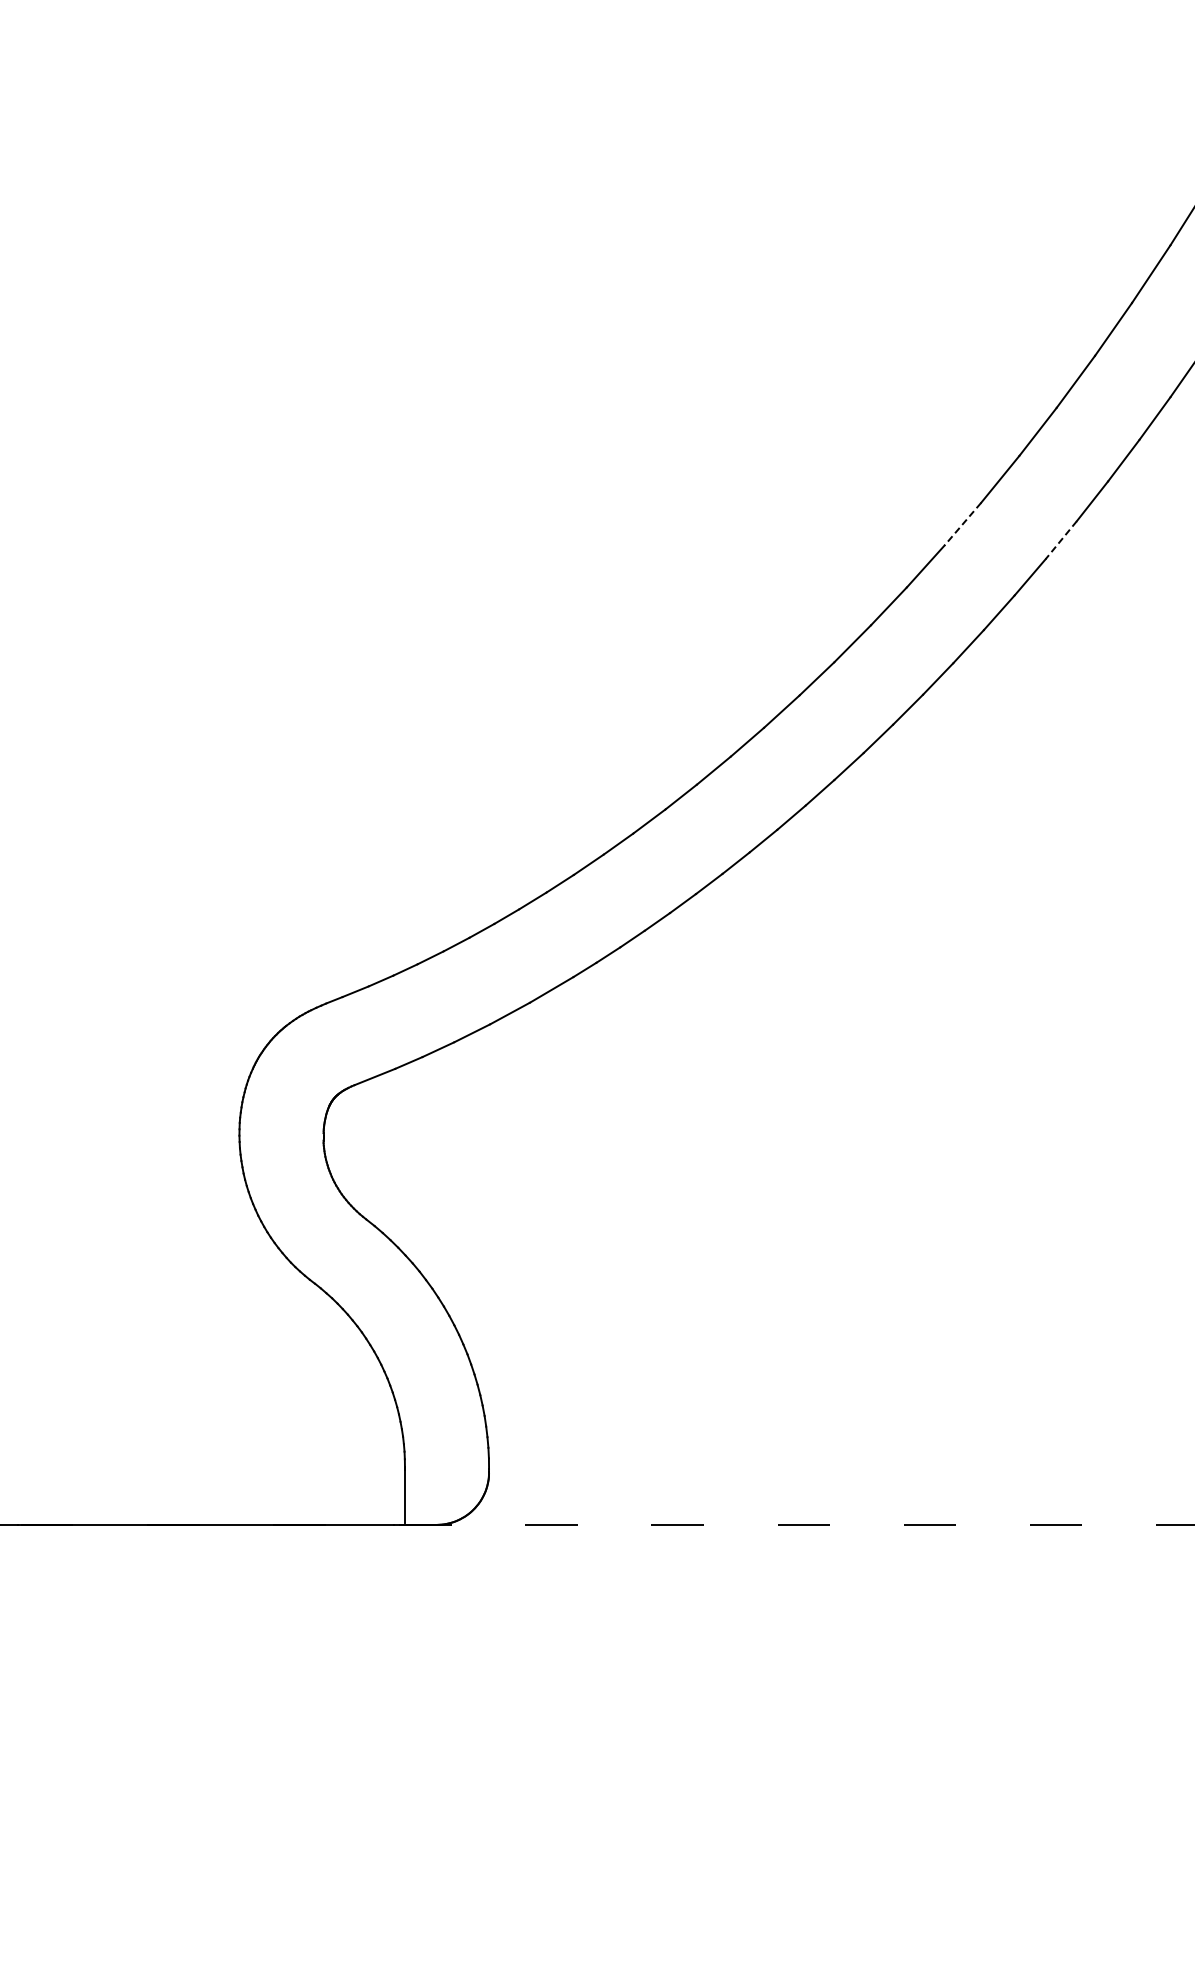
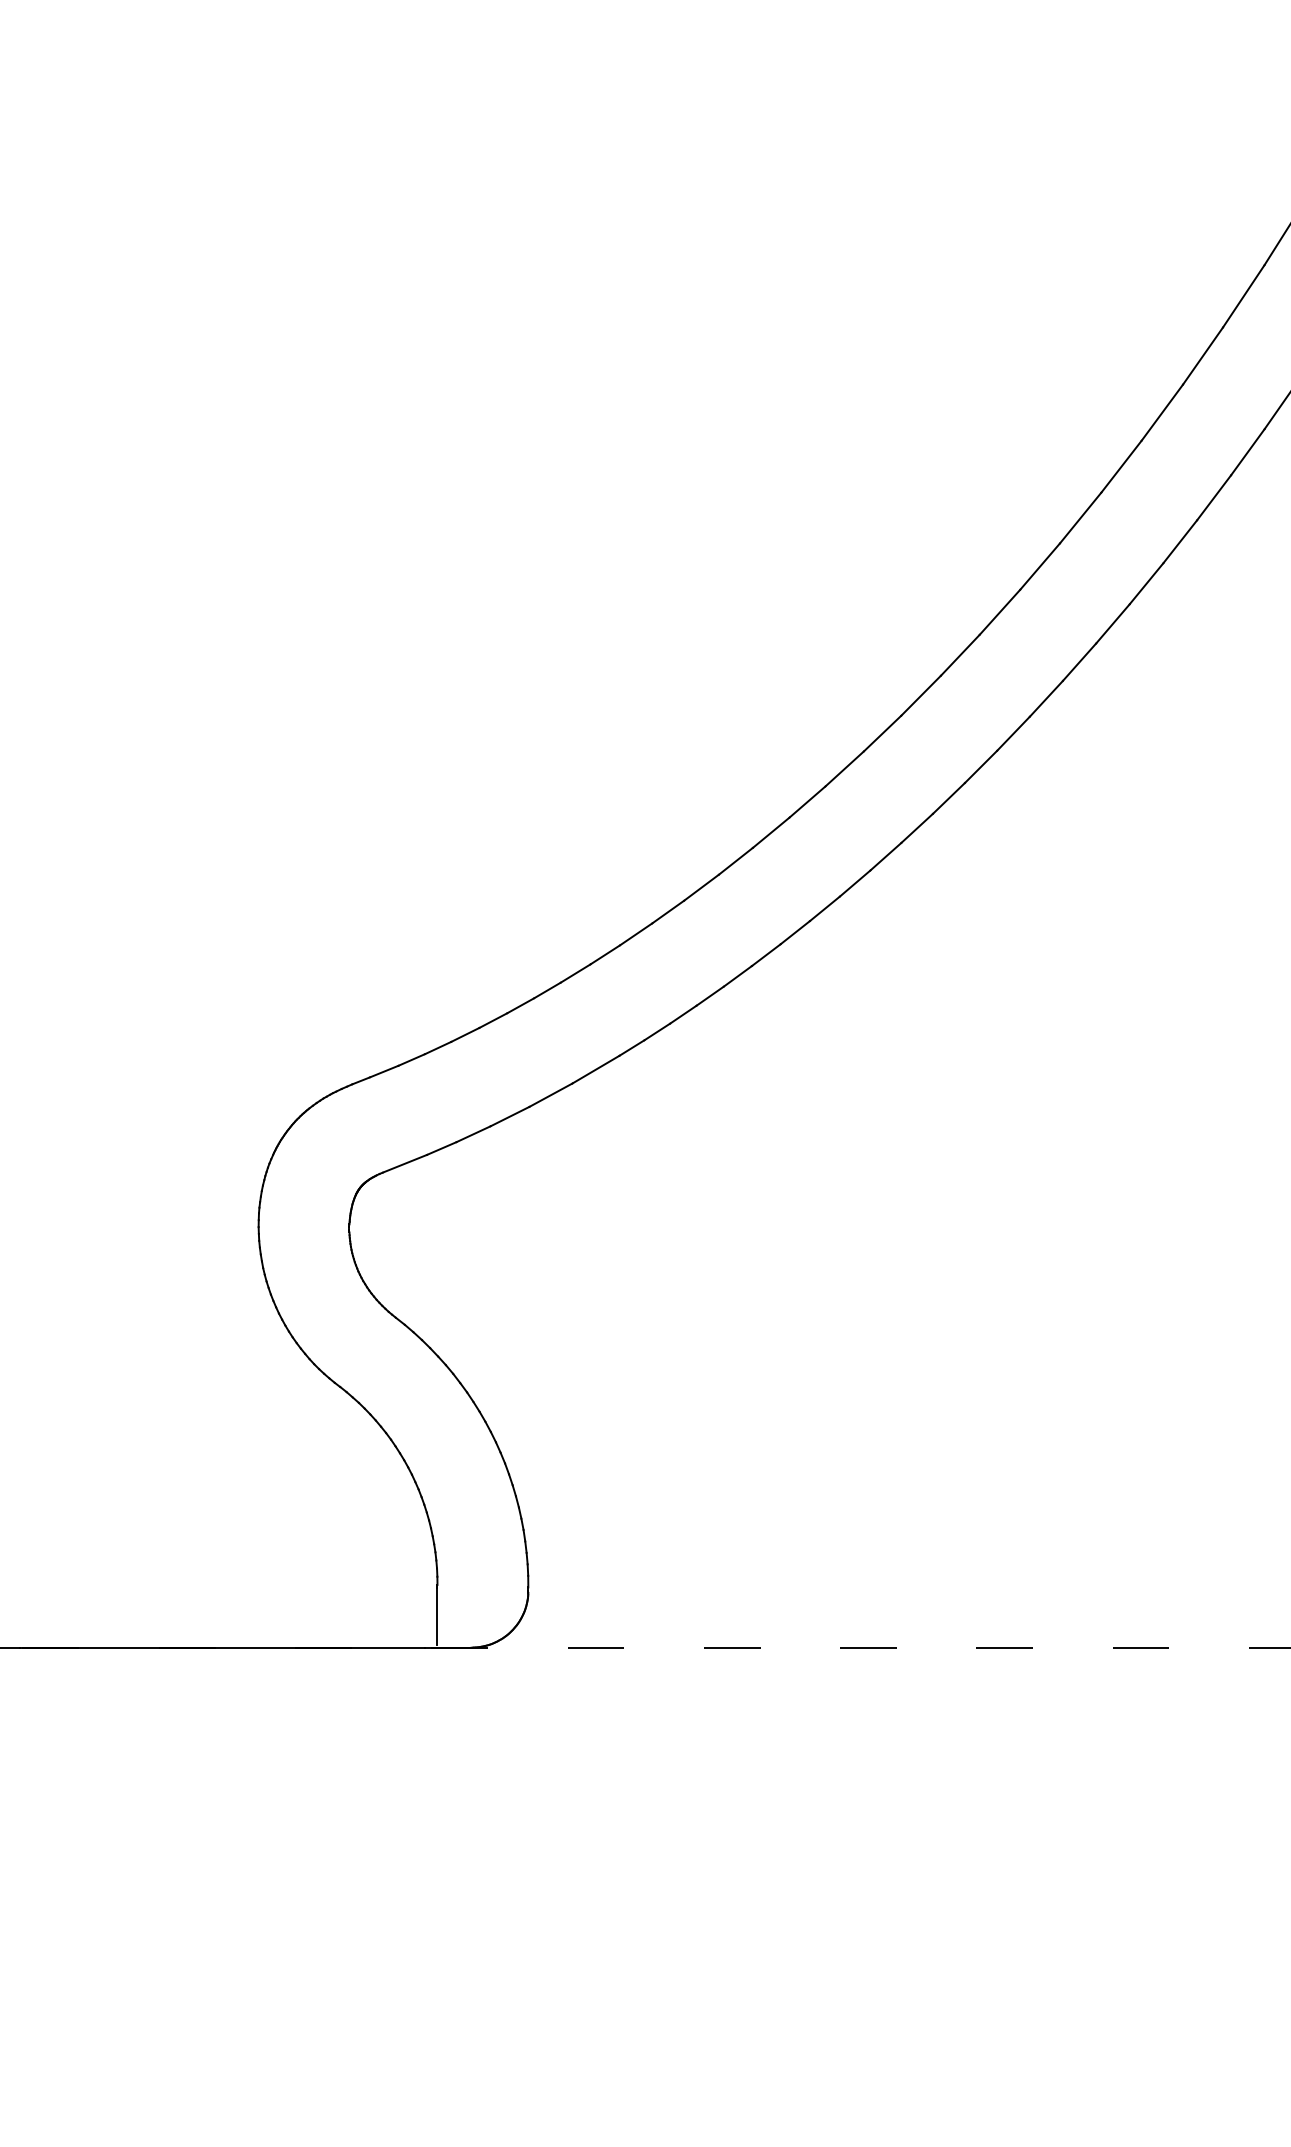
line: (962, 524) -> (1039, 566), dashed -> solid
line: (1061, 540) -> (1146, 584), dashed -> solid

